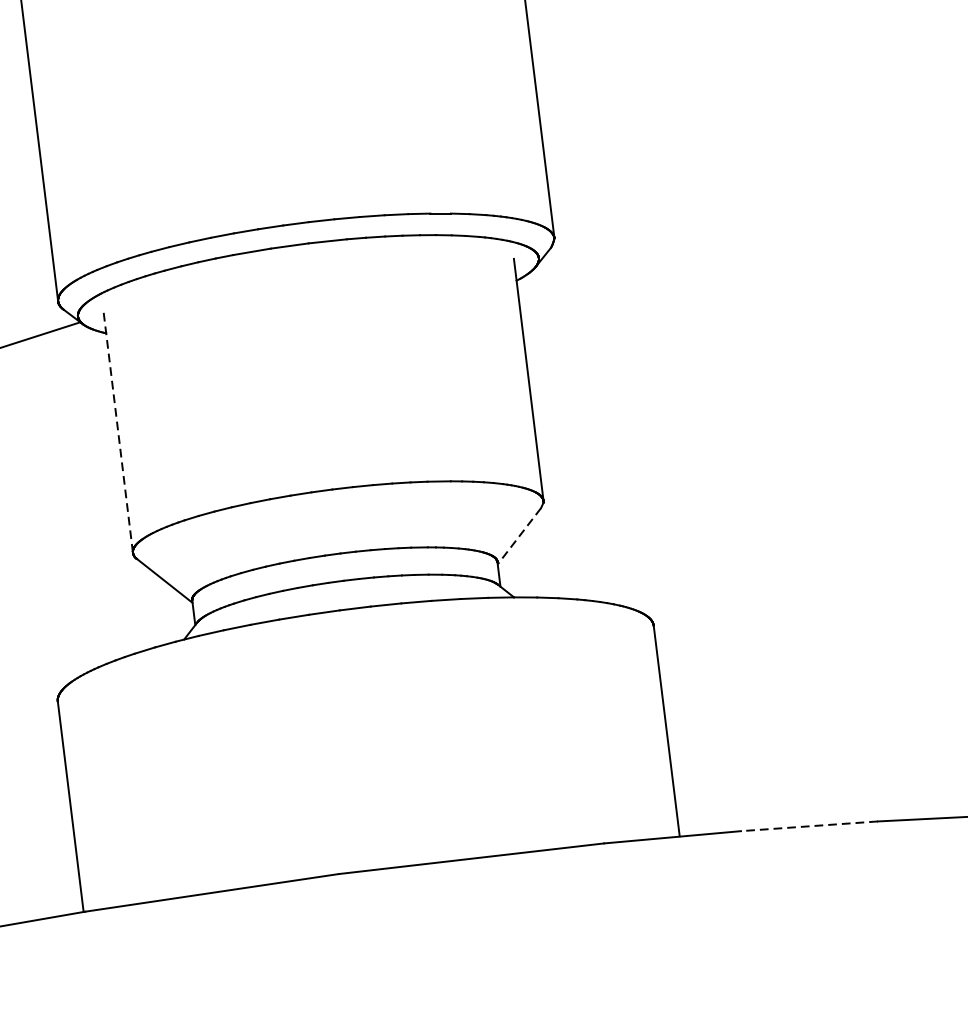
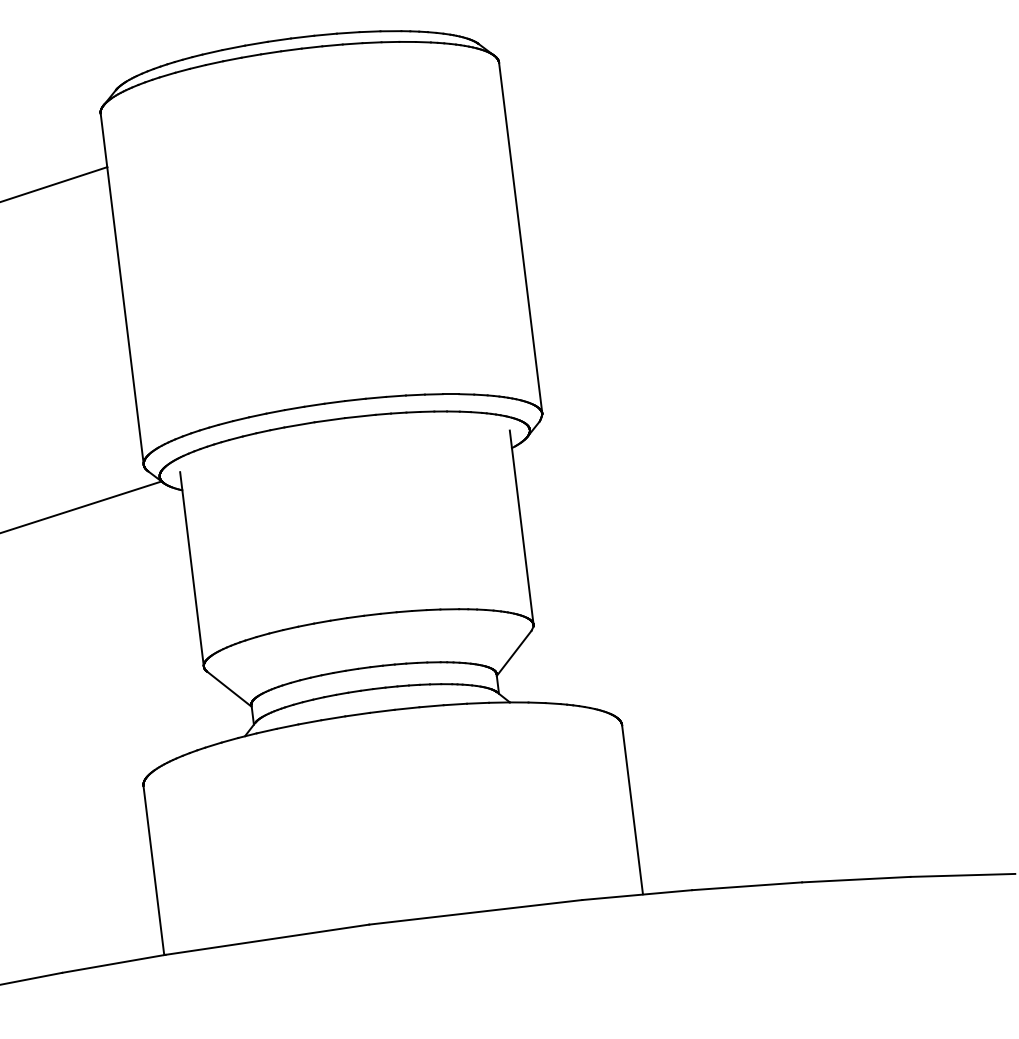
line: (118, 431) -> (192, 569), dashed -> solid
line: (519, 536) -> (514, 653), dashed -> solid
line: (808, 826) -> (746, 886), dashed -> solid

